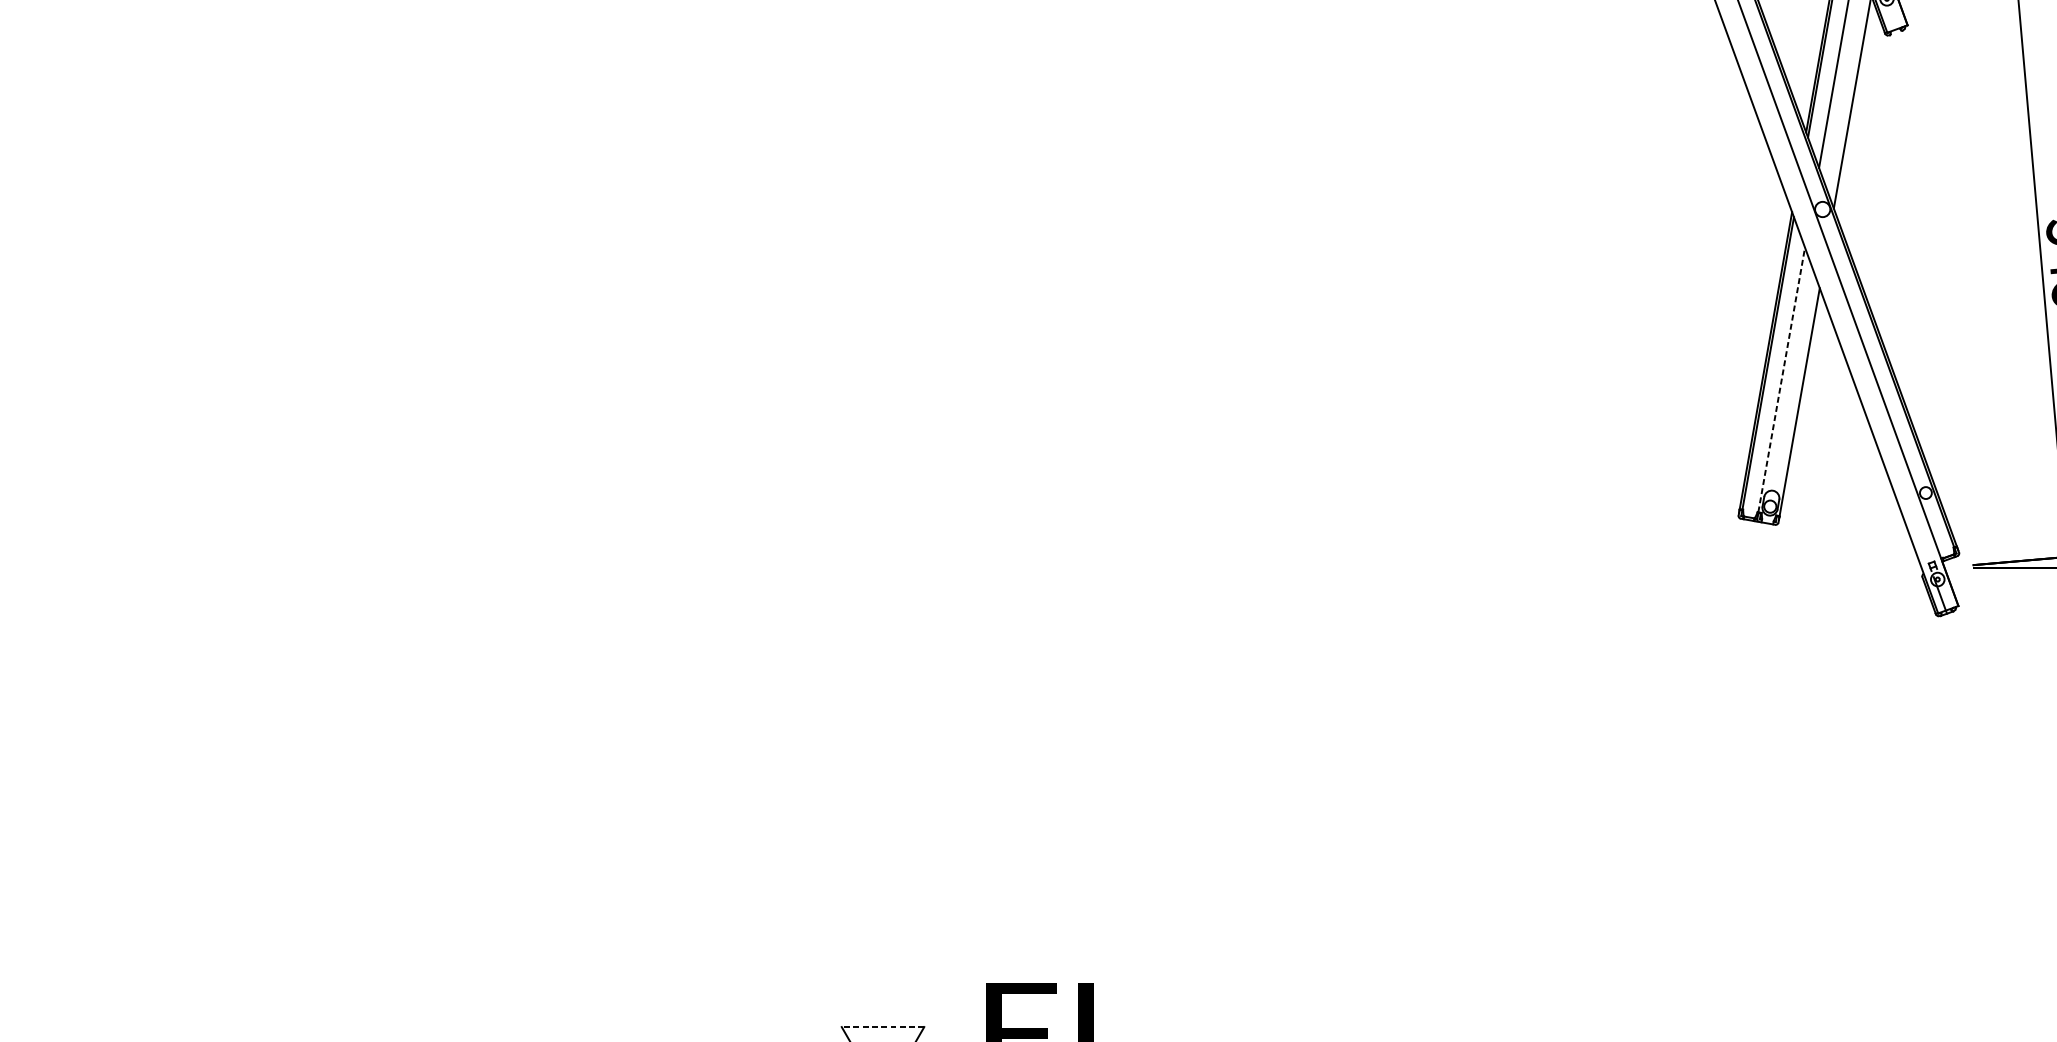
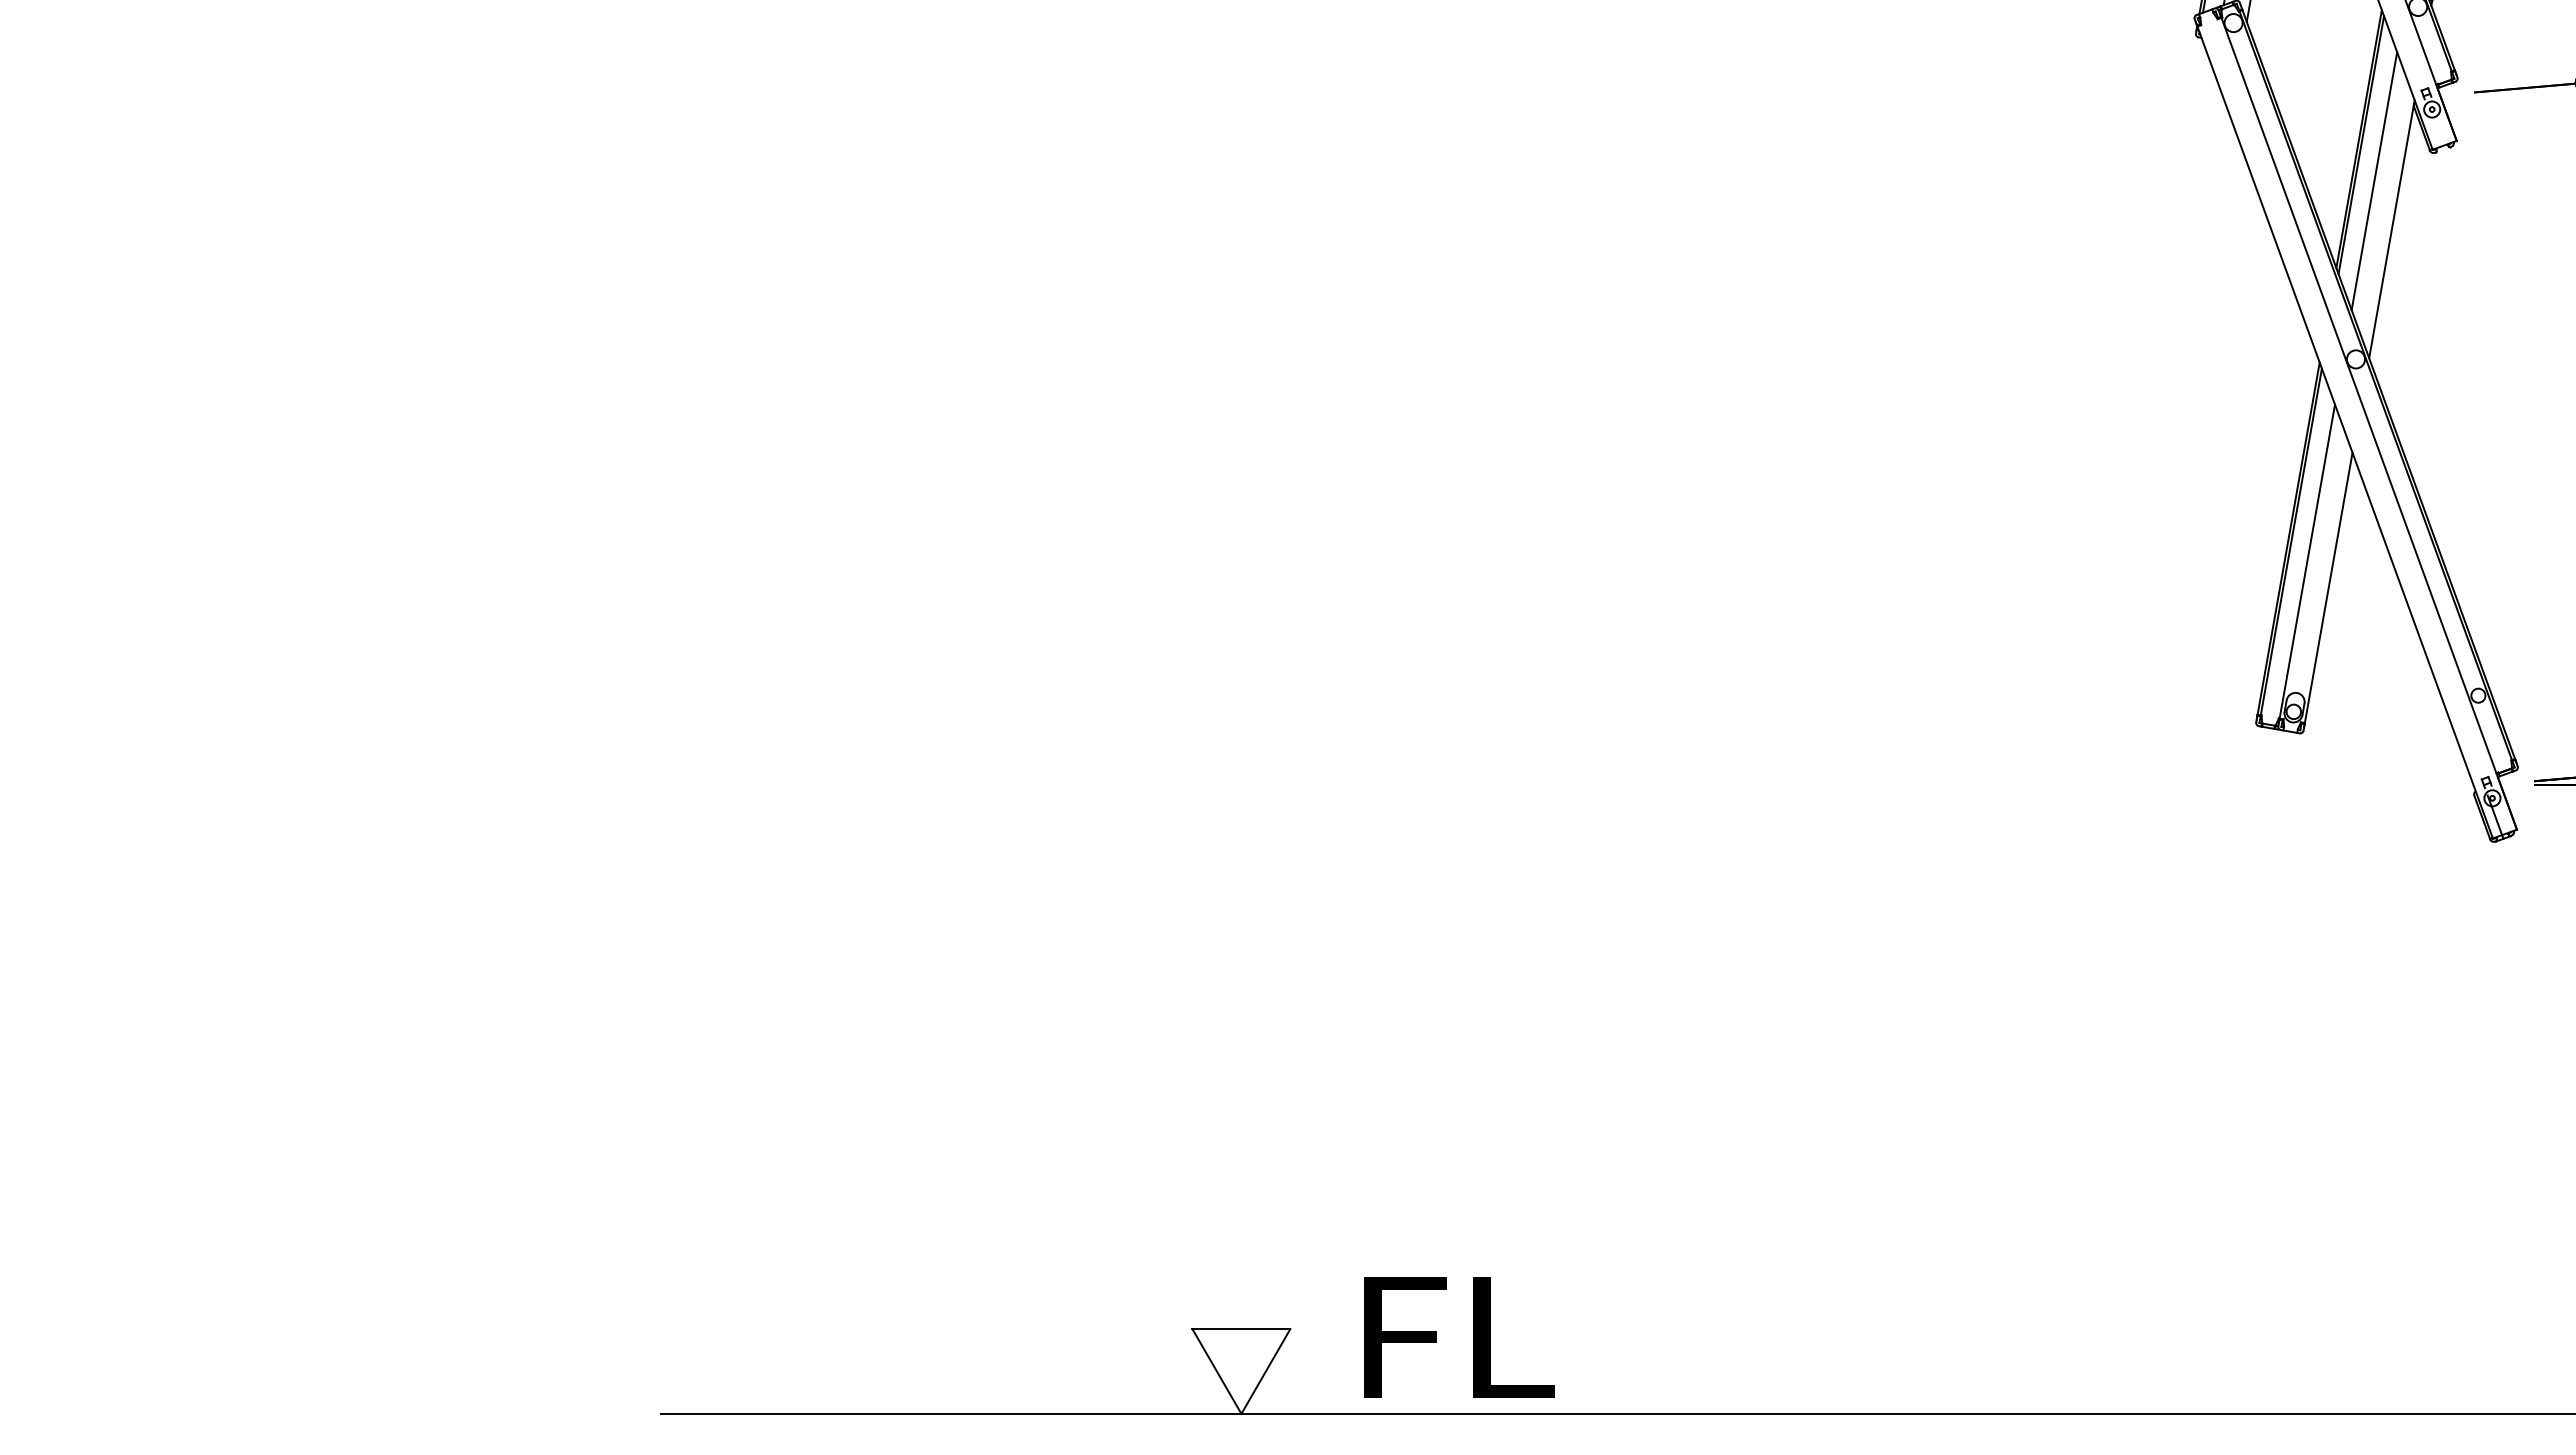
line: (1781, 379) -> (2307, 561), dashed -> solid
line: (883, 1027) -> (1241, 1329), dashed -> solid

